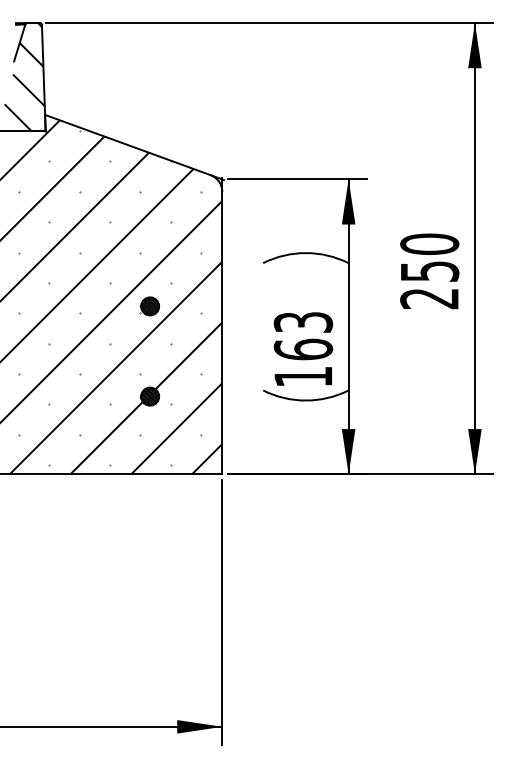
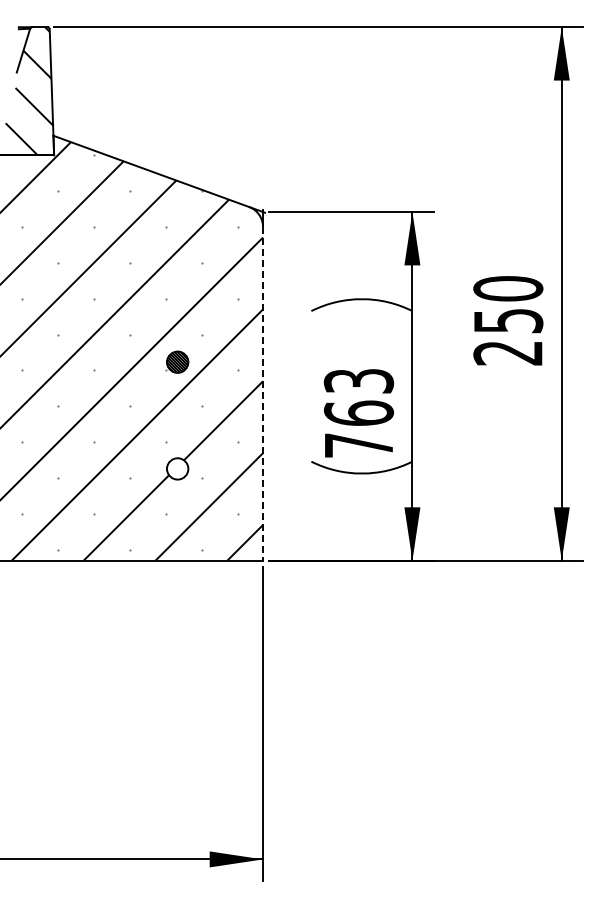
line: (222, 332) -> (263, 393), solid -> dashed
text: (303, 376) -> (358, 445), 163 -> 763
hatch: (149, 396) -> (177, 468), removed

